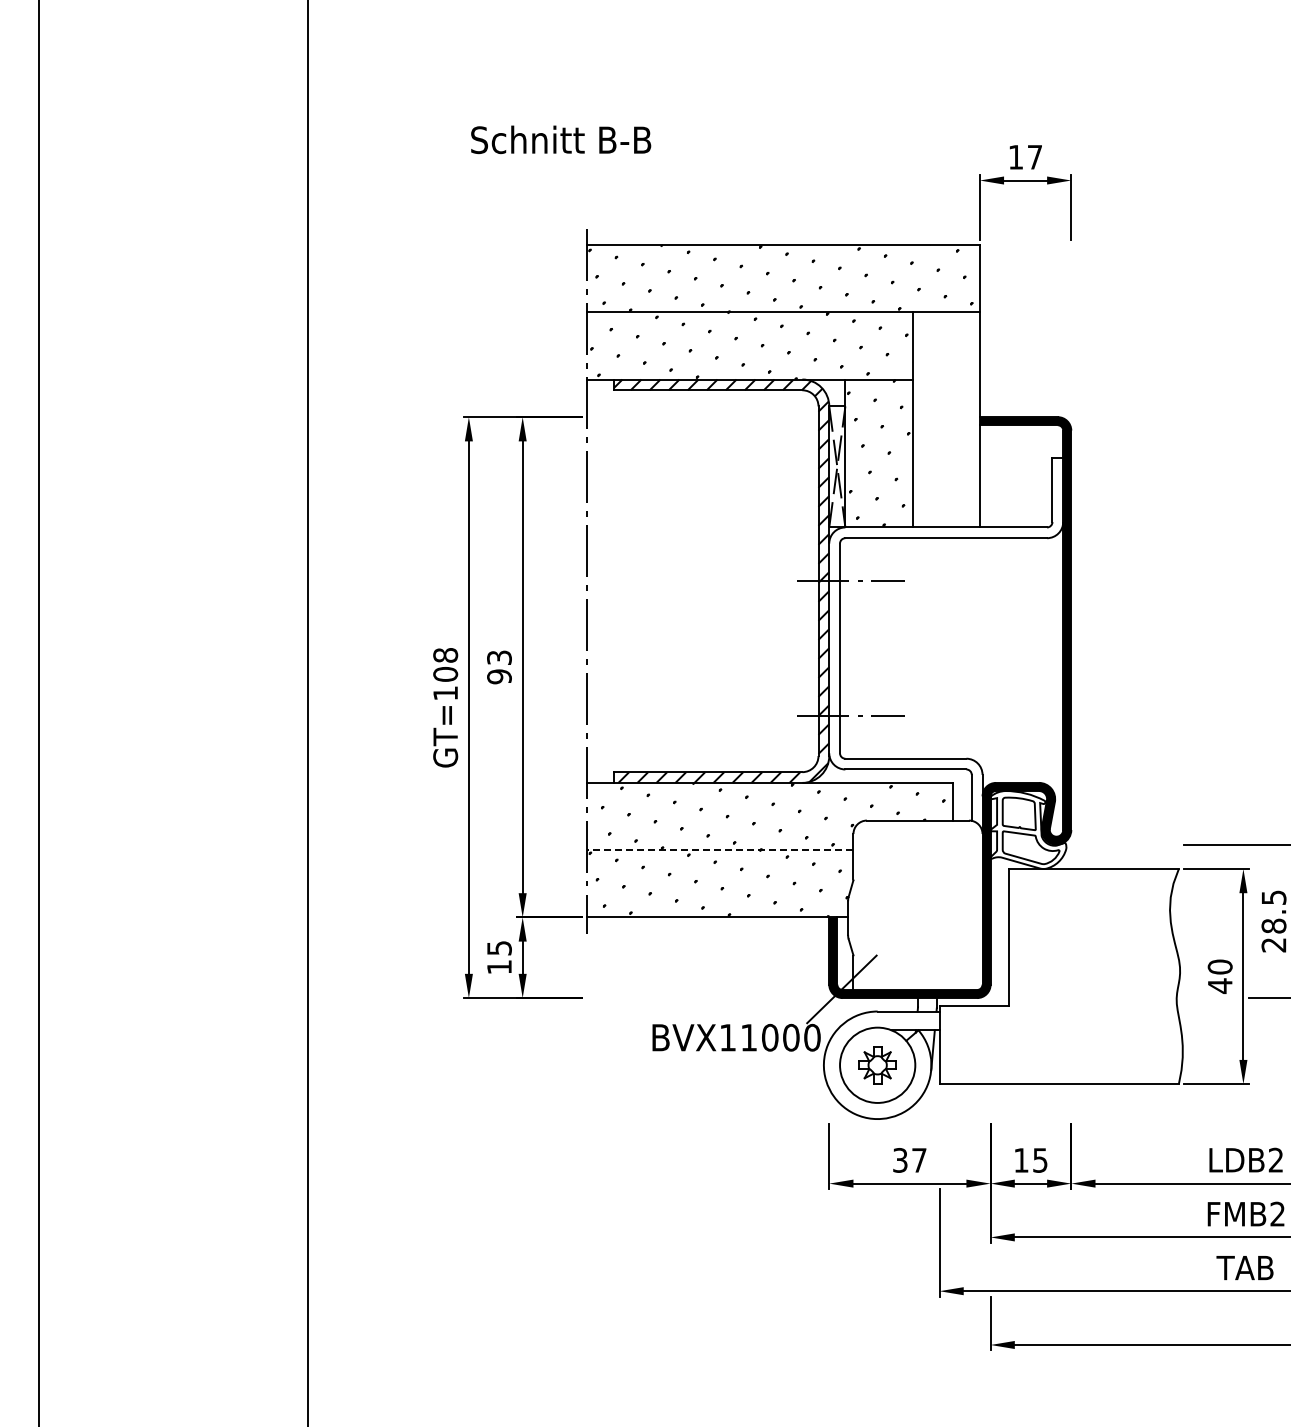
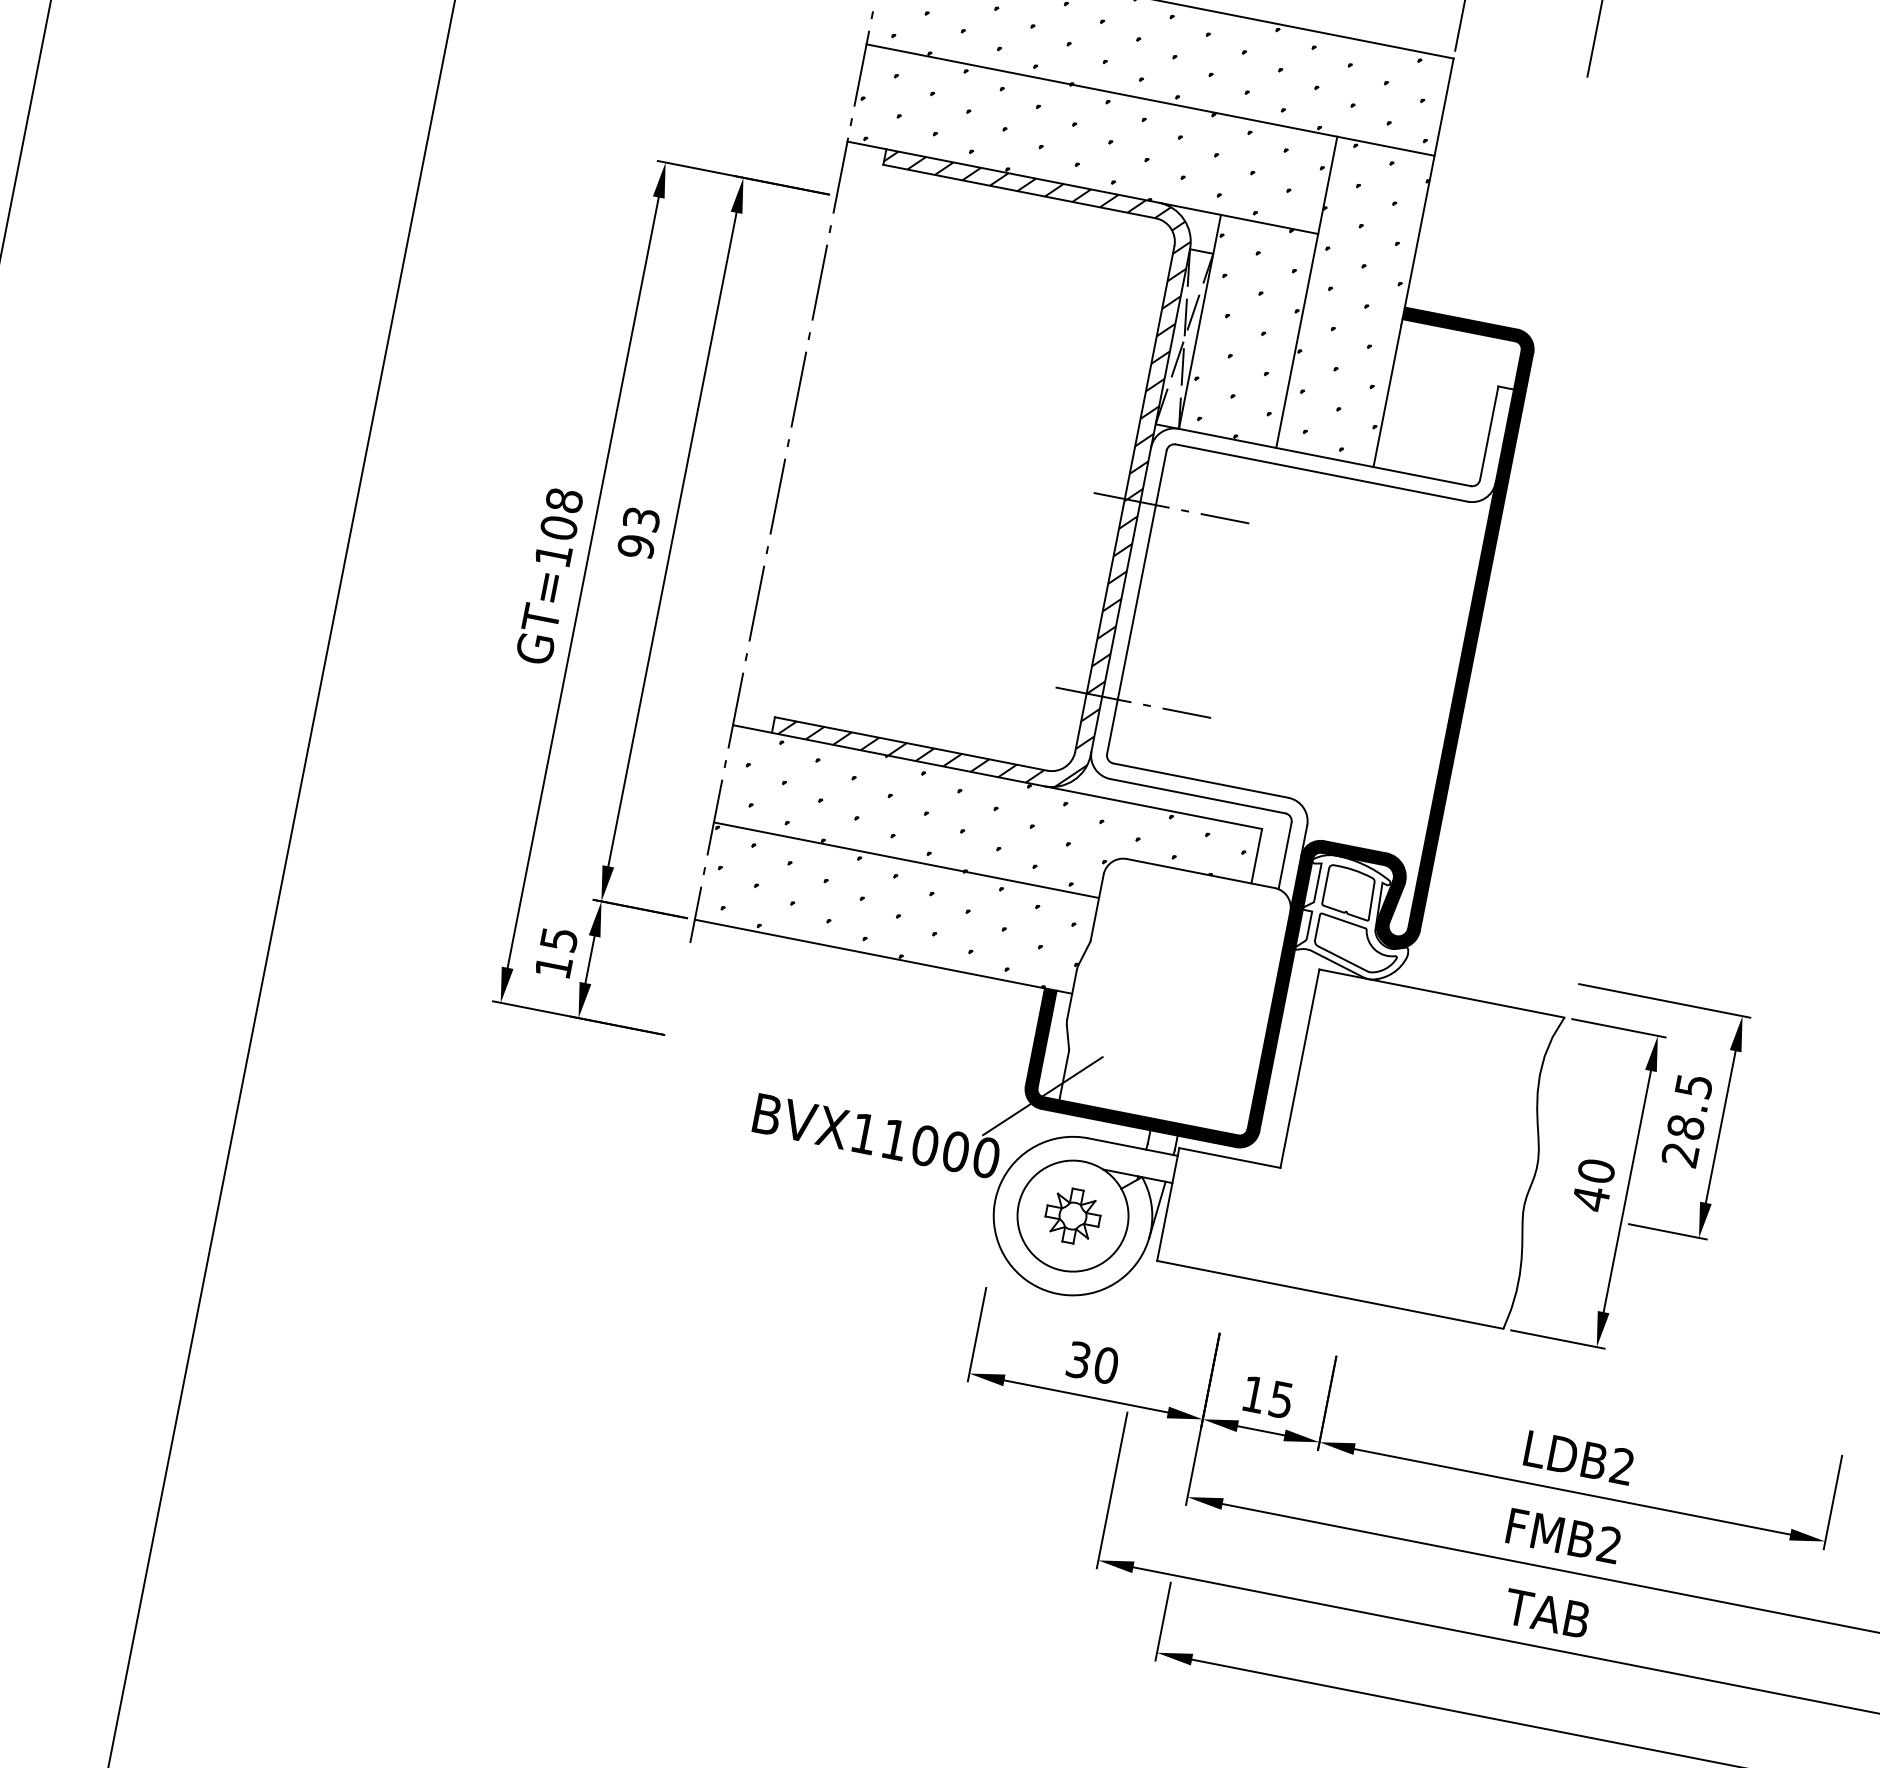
hatch: (945, 417) -> (1355, 298), added
line: (719, 850) -> (905, 860), dashed -> solid
text: (919, 1160) -> (1106, 1365), 37 -> 30

